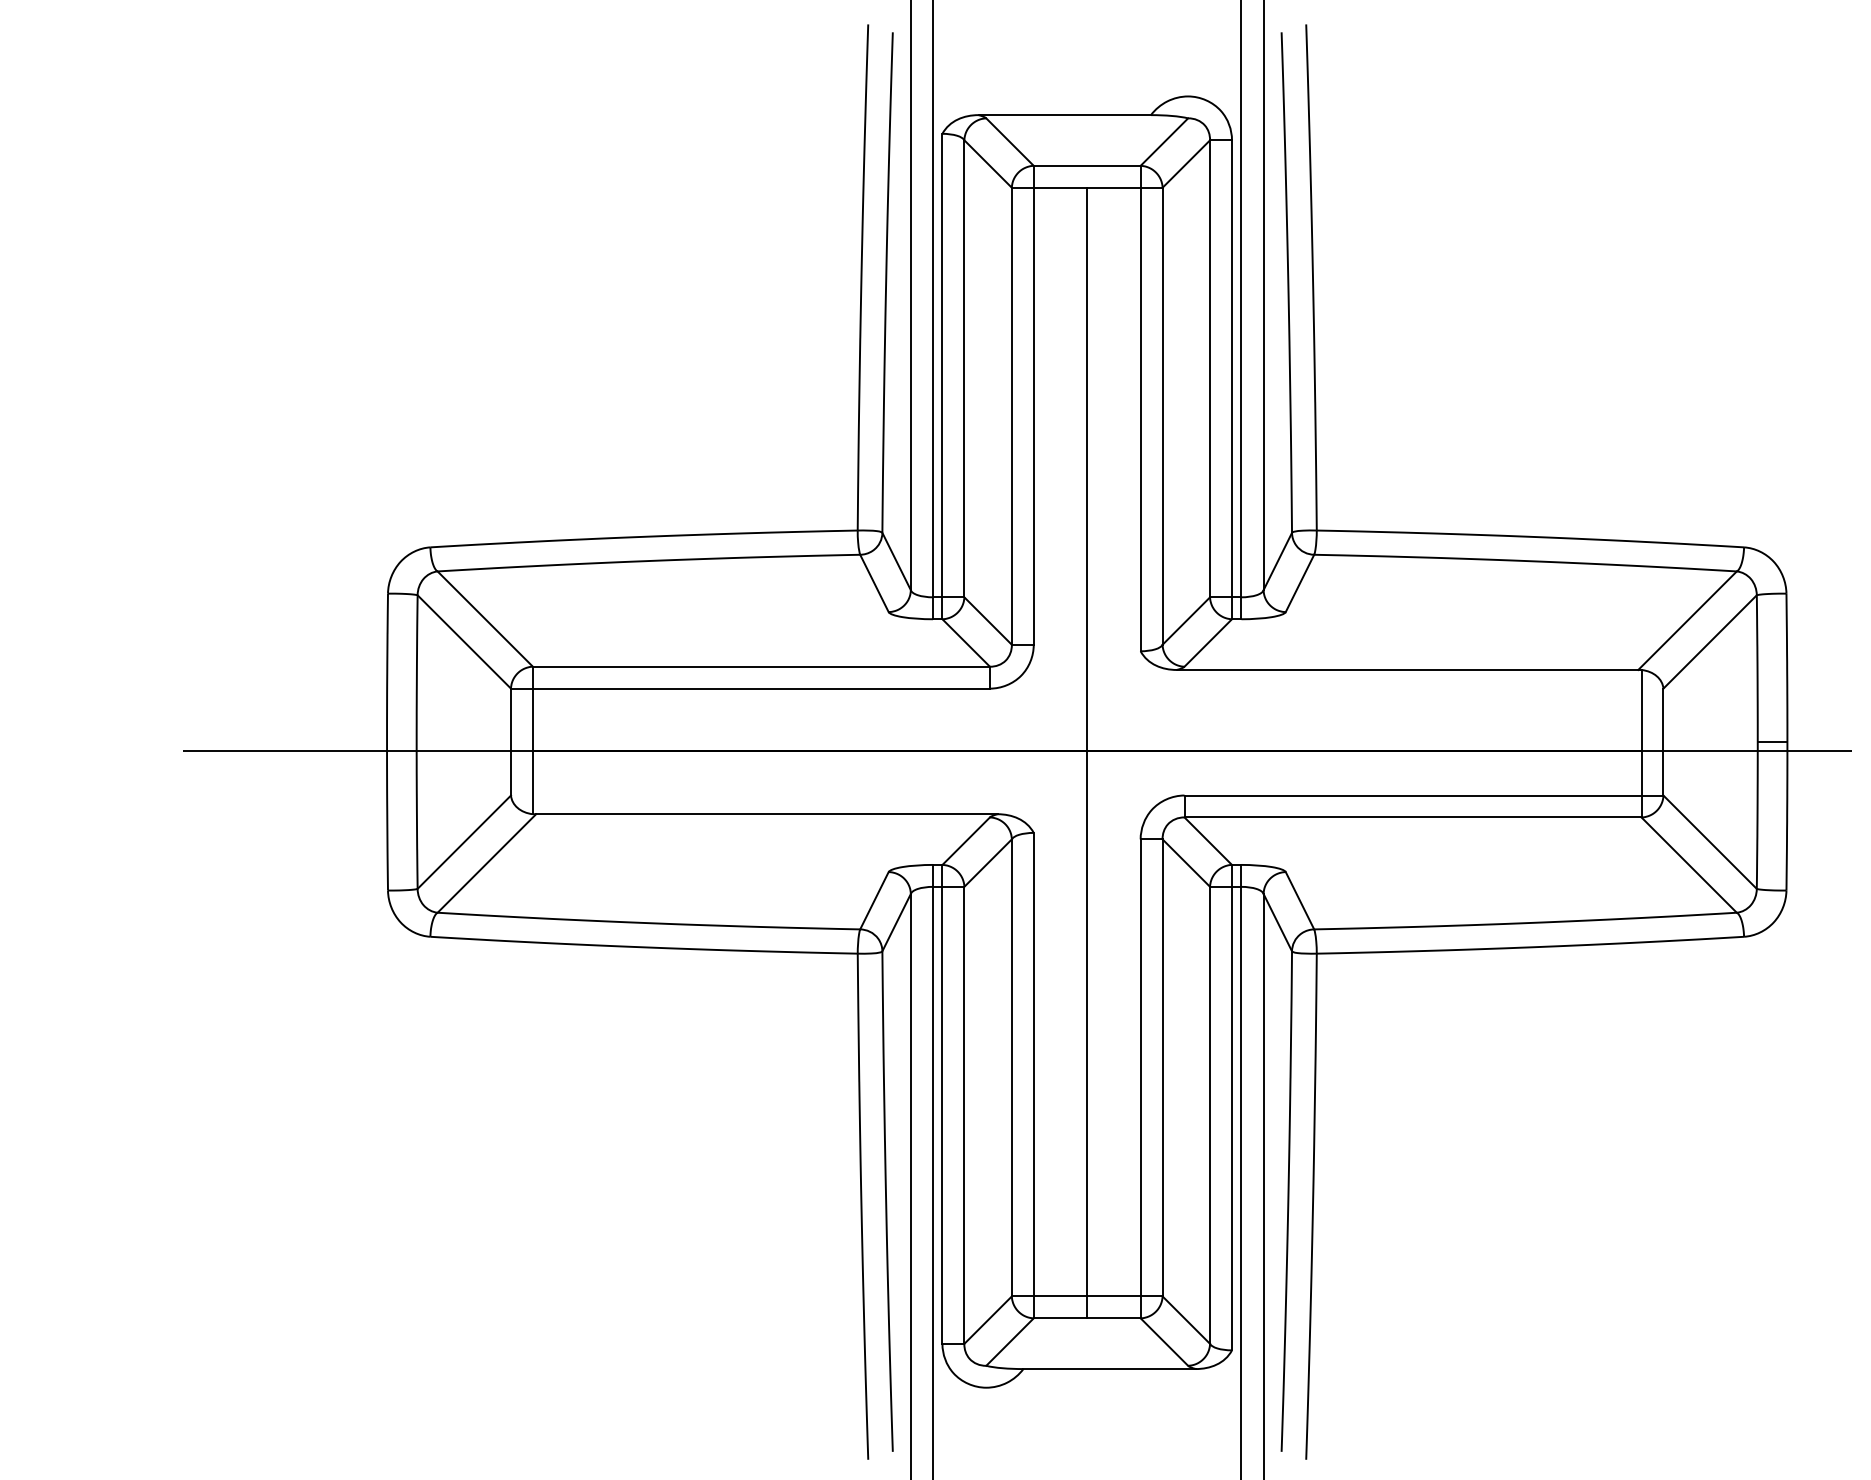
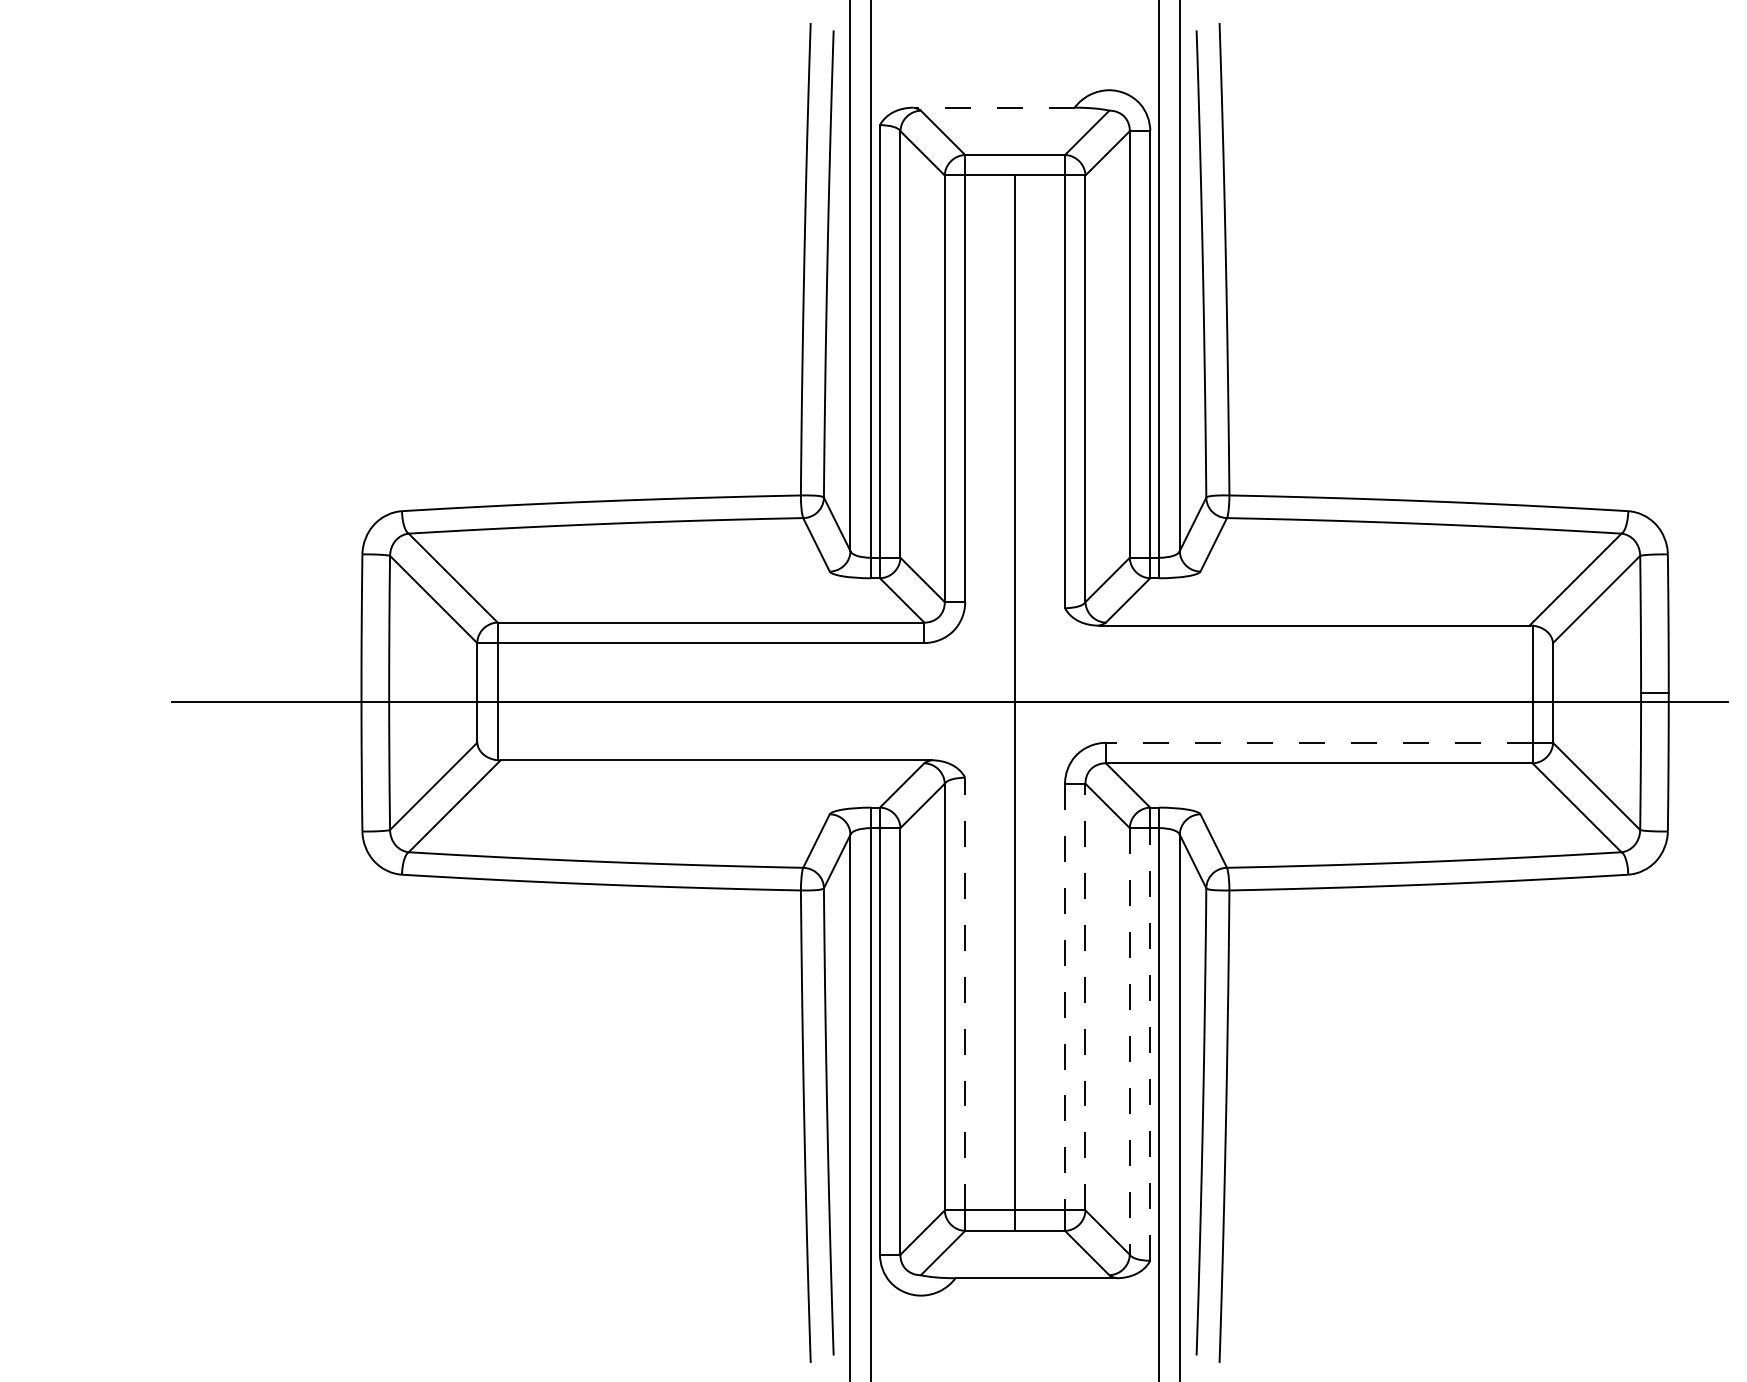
line: (1064, 115) -> (993, 108), solid -> dashed
line: (1412, 795) -> (1318, 742), solid -> dashed
line: (1033, 1064) -> (964, 993), solid -> dashed
line: (1140, 1067) -> (1064, 996), solid -> dashed
line: (1162, 1067) -> (1085, 996), solid -> dashed
line: (1210, 1115) -> (1130, 1041), solid -> dashed
line: (1232, 1118) -> (1150, 1044), solid -> dashed

